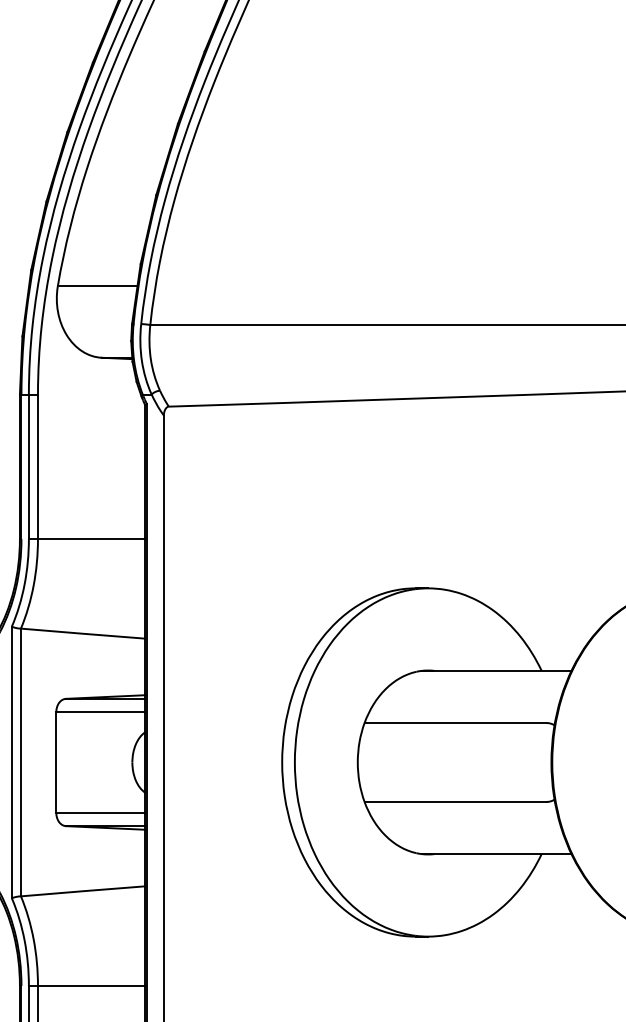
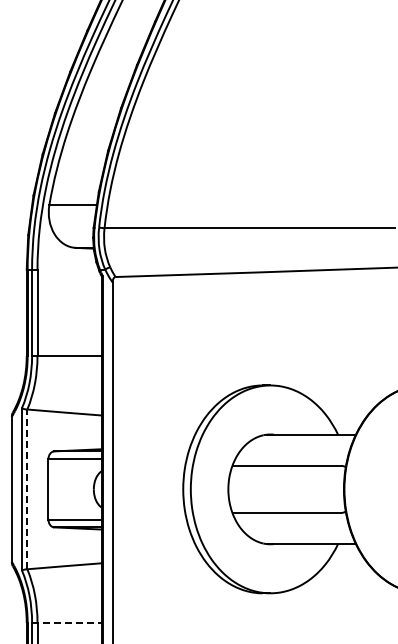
line: (21, 762) -> (27, 489), solid -> dashed
line: (86, 985) -> (66, 622), solid -> dashed

